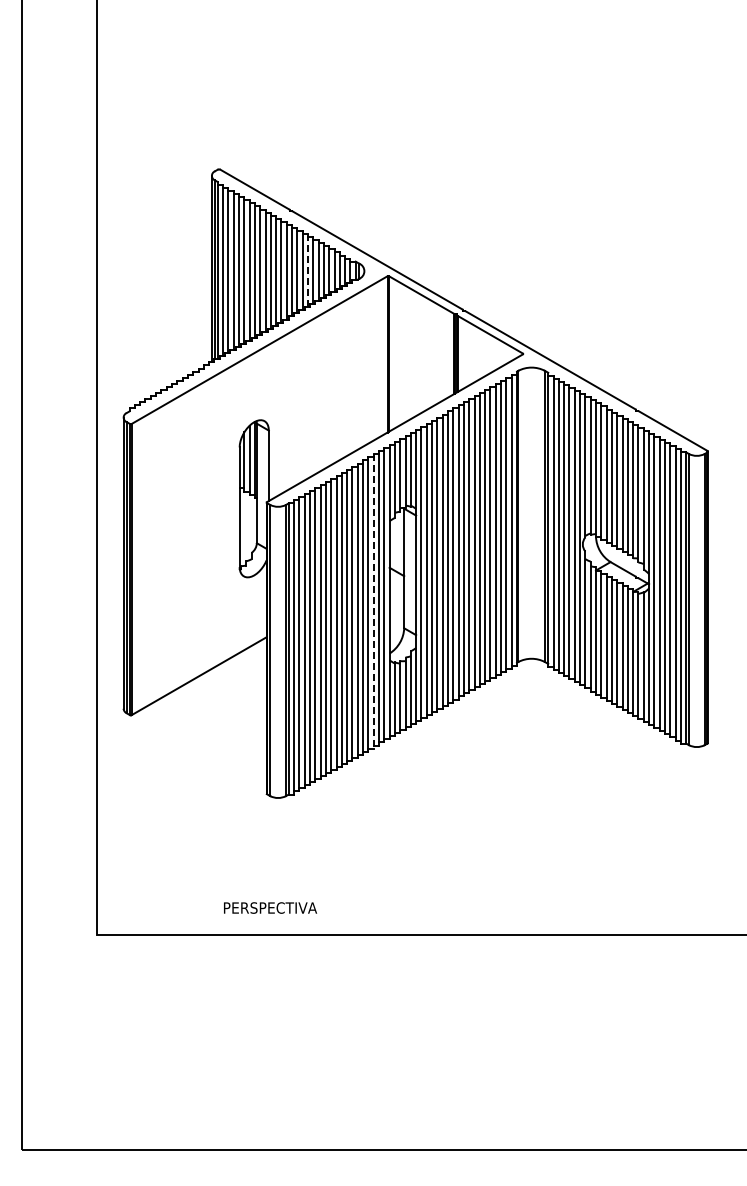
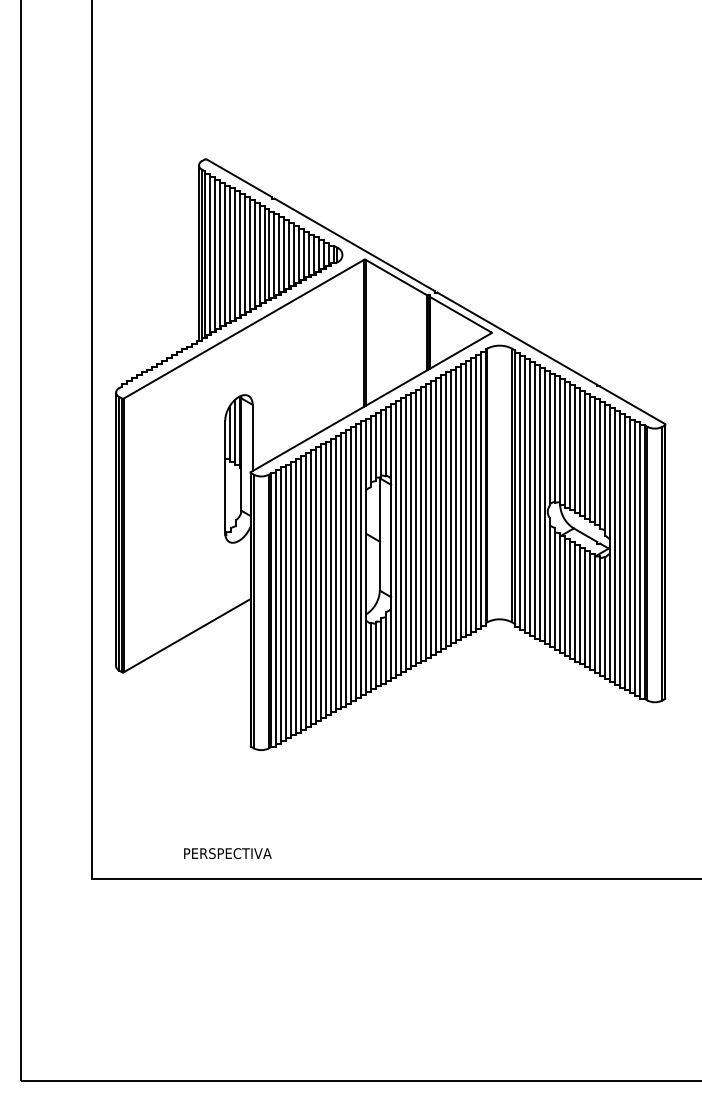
line: (308, 270) -> (289, 254), dashed -> solid
line: (373, 601) -> (351, 565), dashed -> solid
text: (270, 907) -> (227, 853), moved

